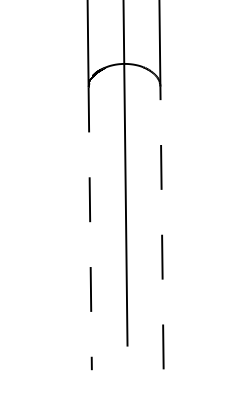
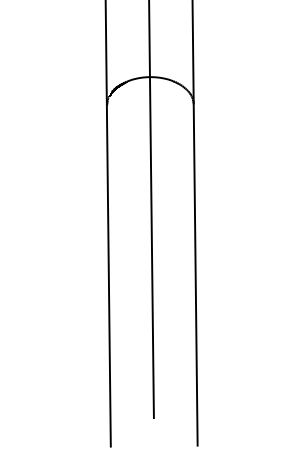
line: (161, 227) -> (195, 275), dashed -> solid
line: (89, 228) -> (108, 276), dashed -> solid

